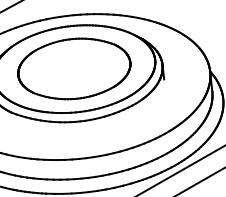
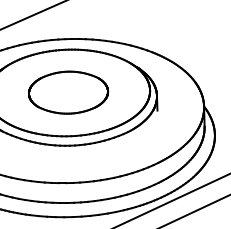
part: (74, 68) -> (68, 92), size x0.7

